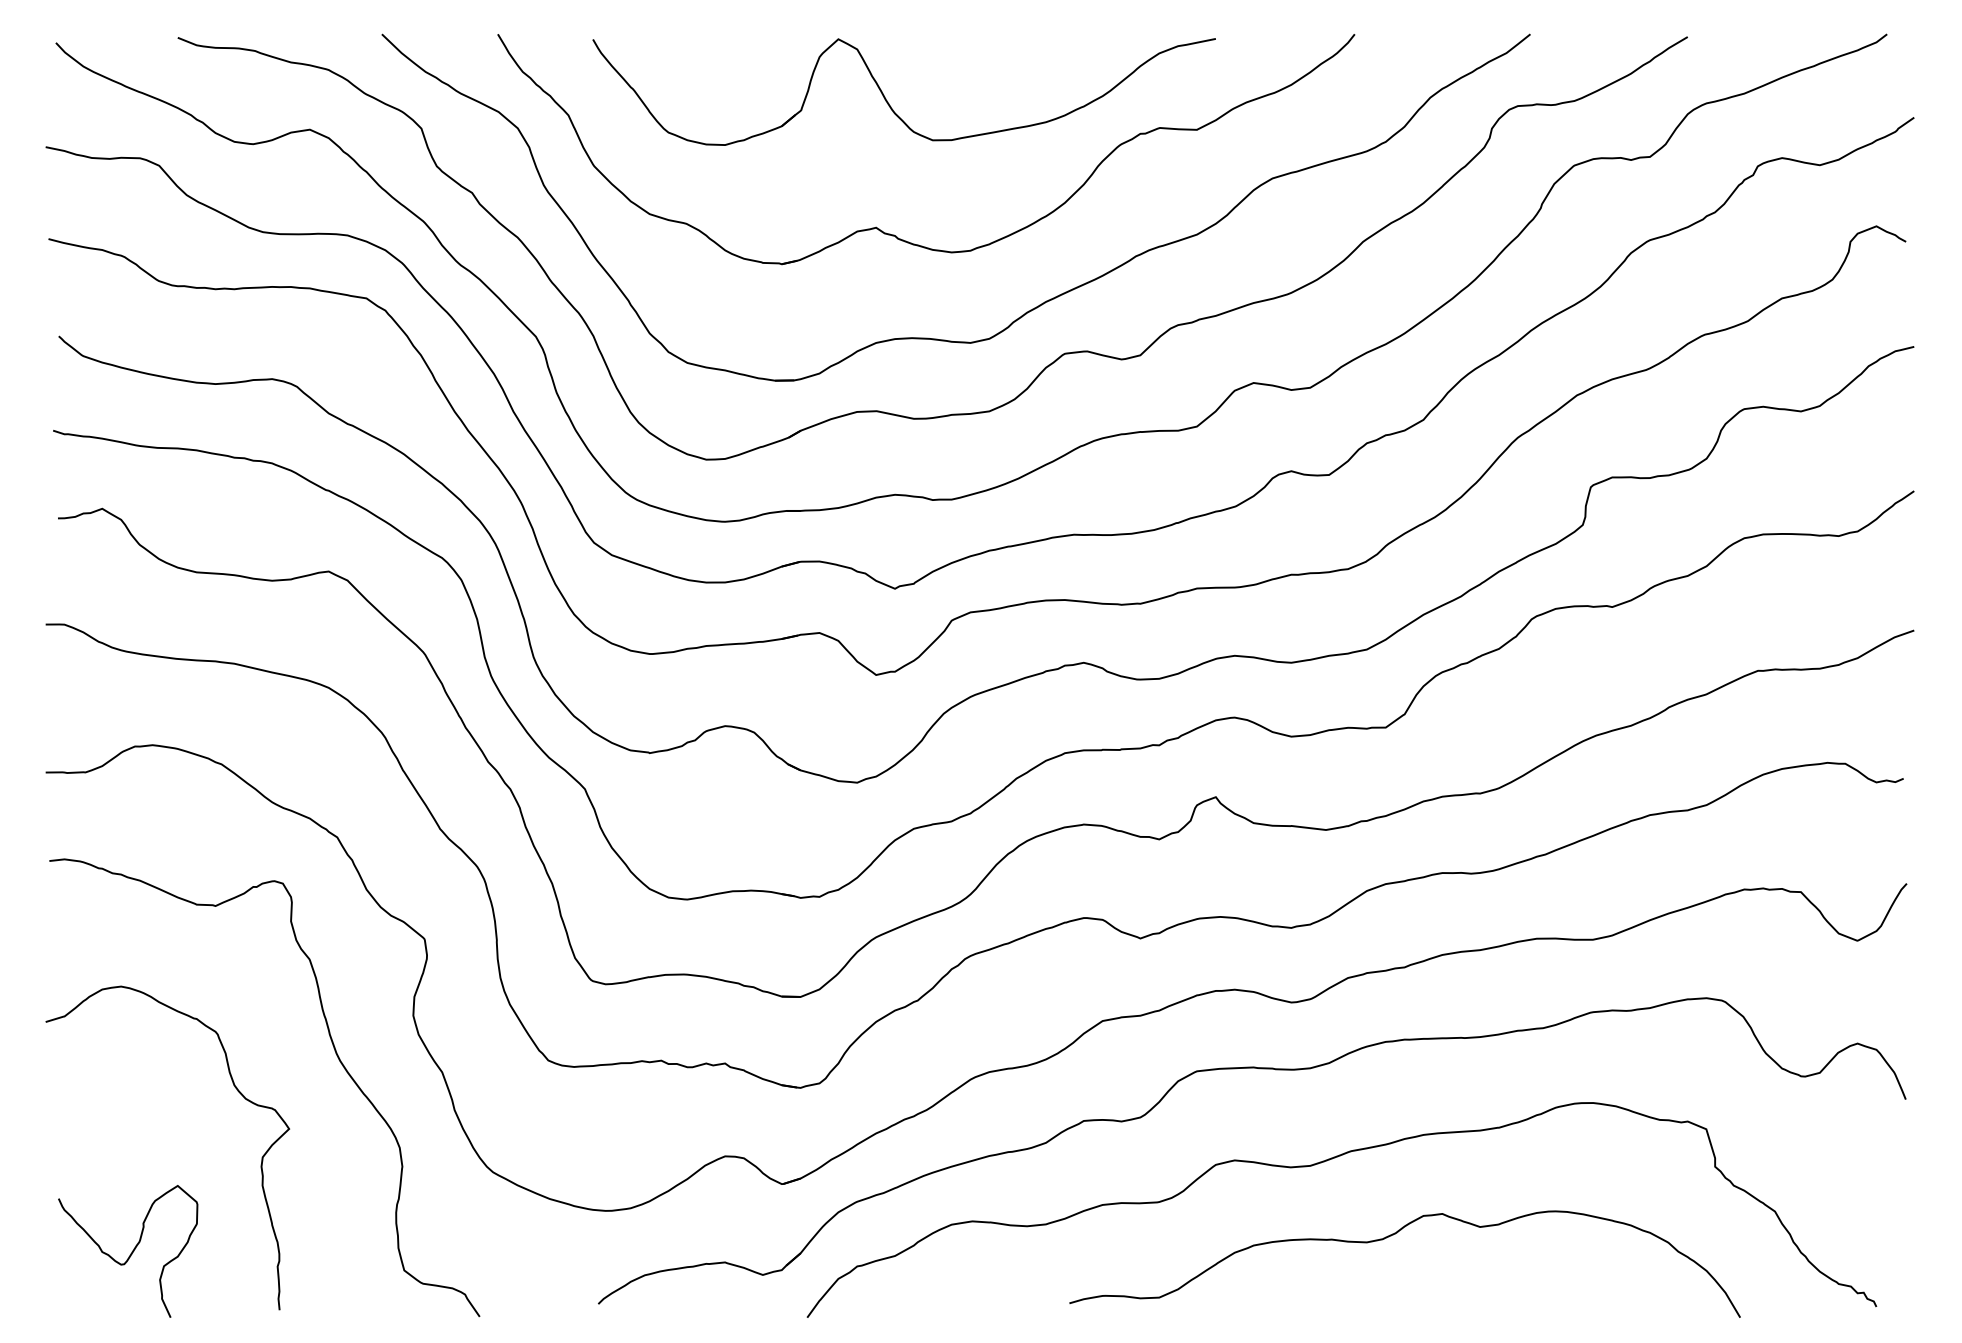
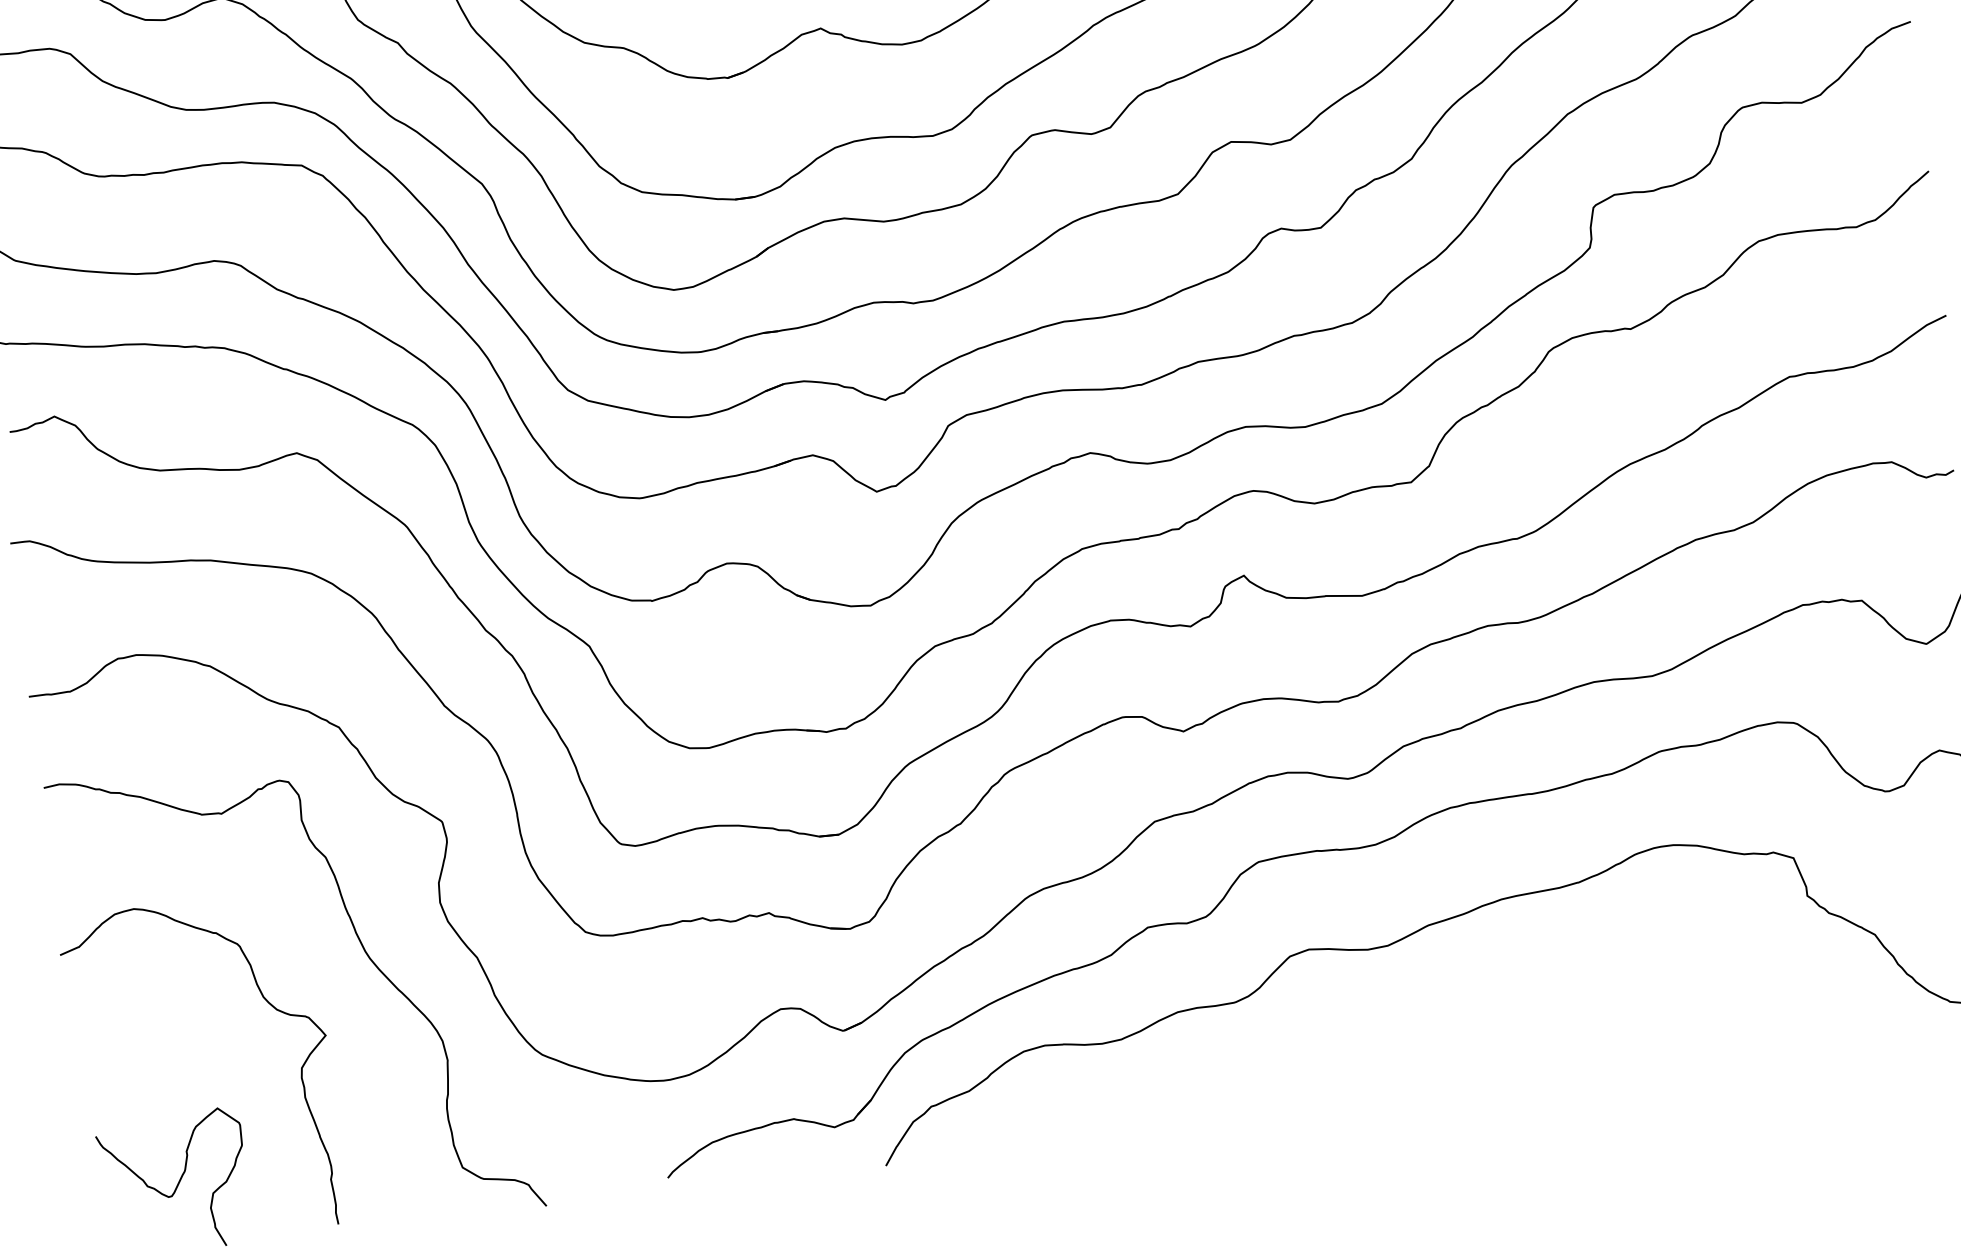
curve: (1391, 1236) -> (1480, 1008), removed

